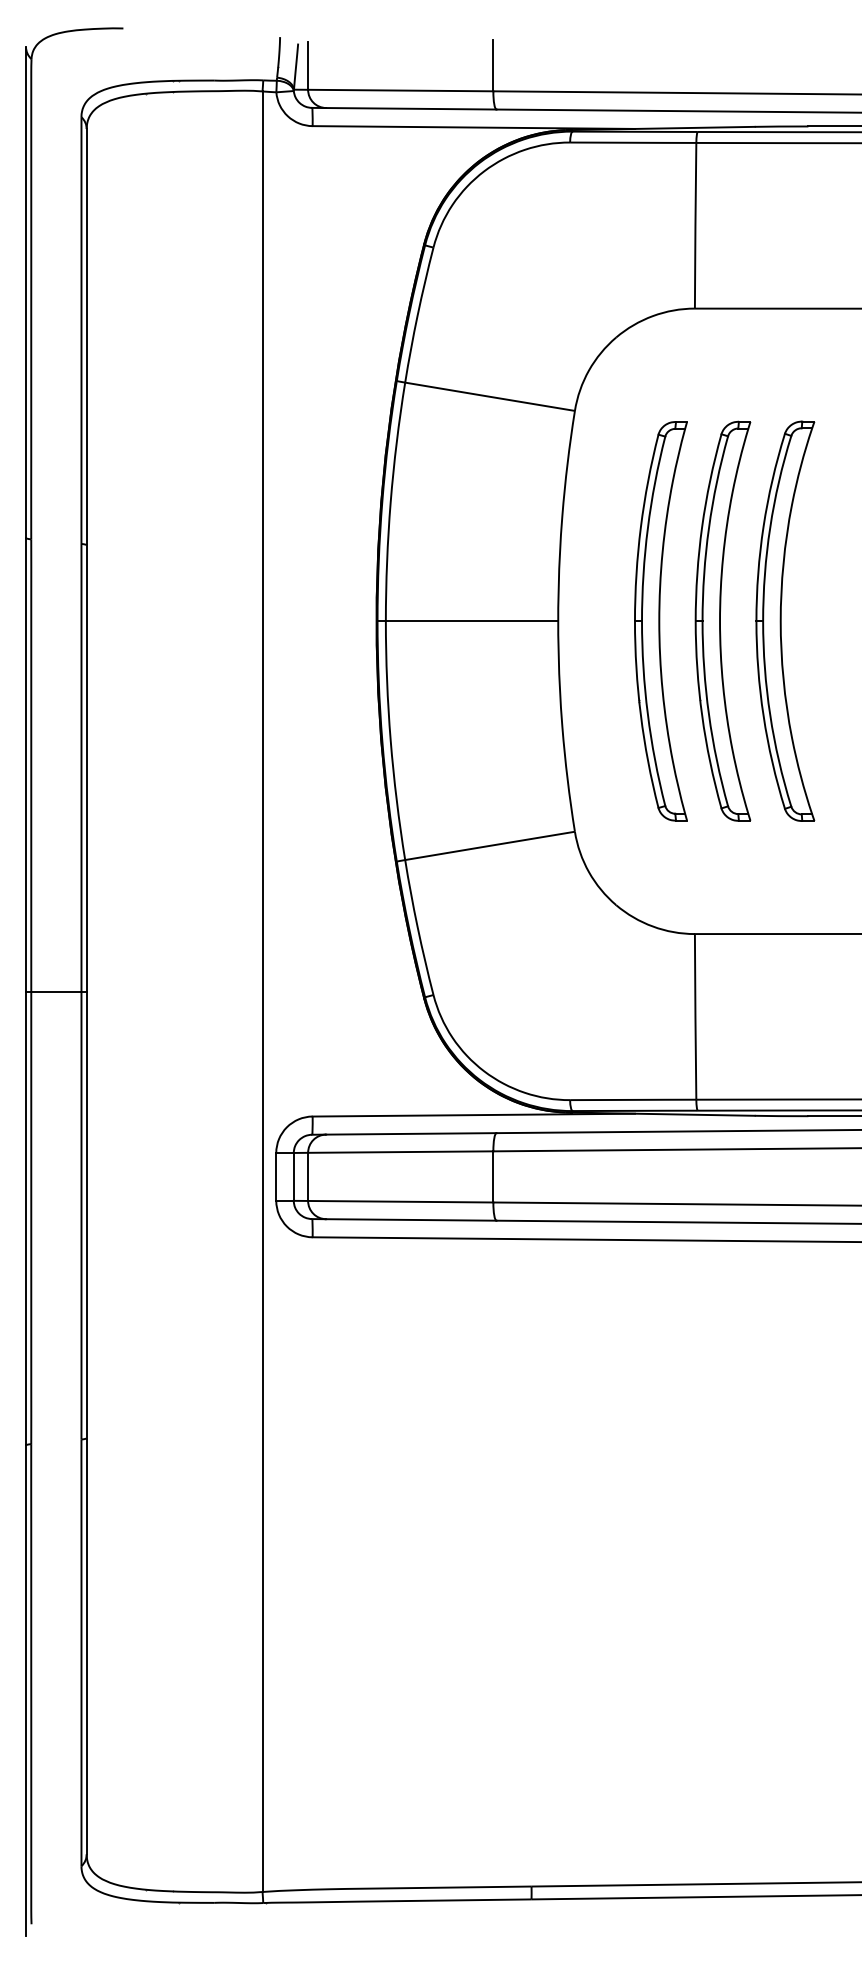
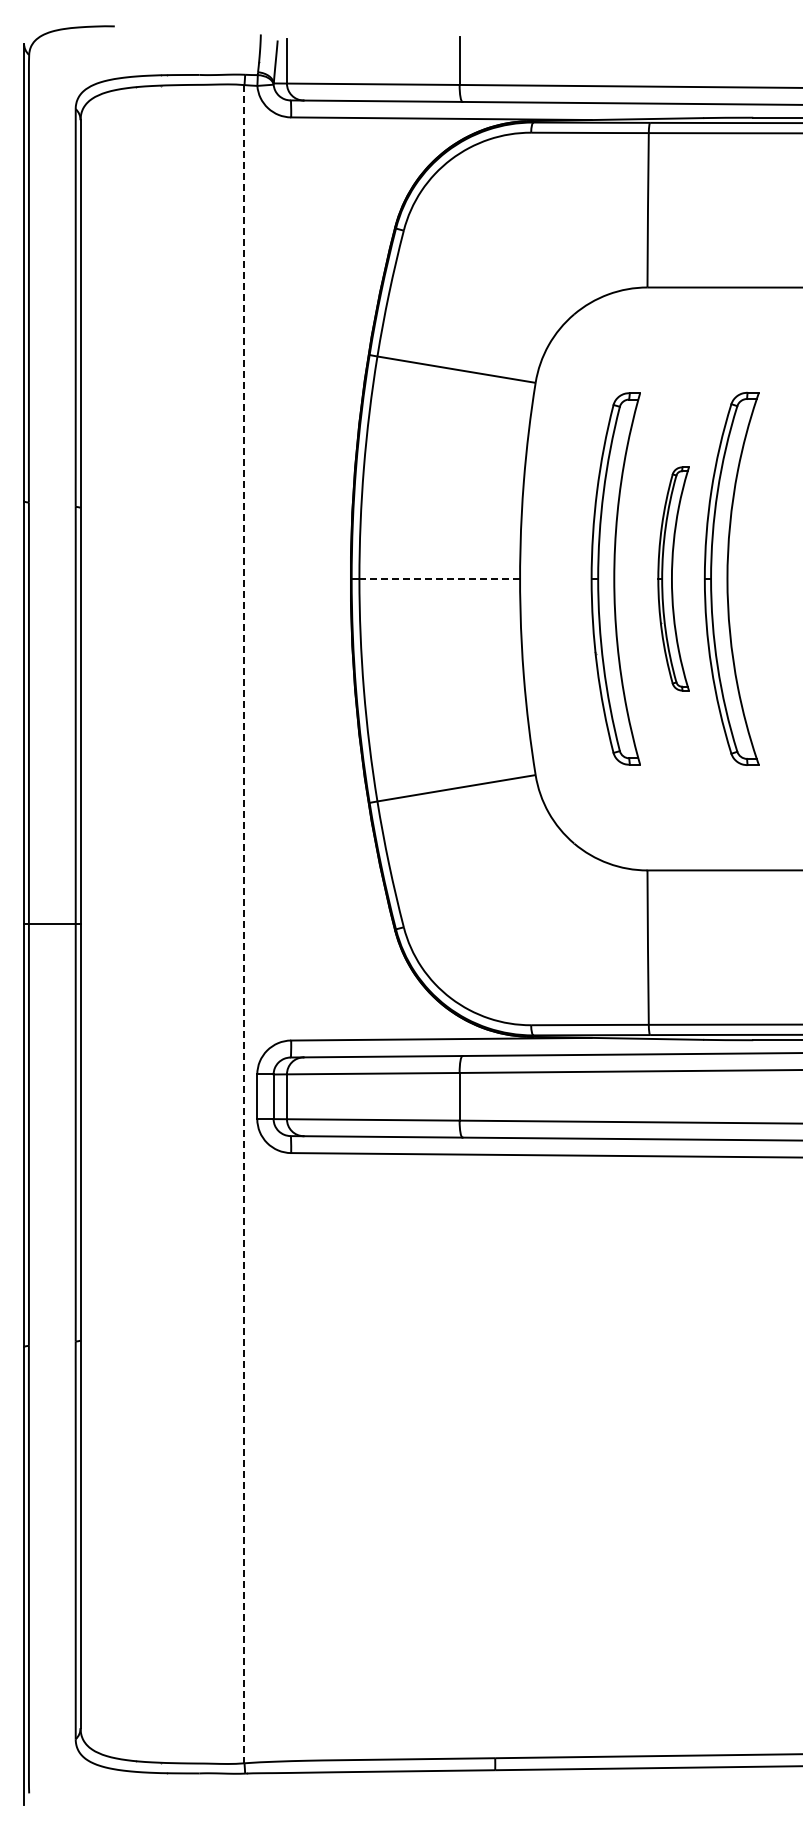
line: (472, 620) -> (440, 578), solid -> dashed
part: (722, 620) -> (673, 578), size x0.6
line: (262, 992) -> (244, 924), solid -> dashed

